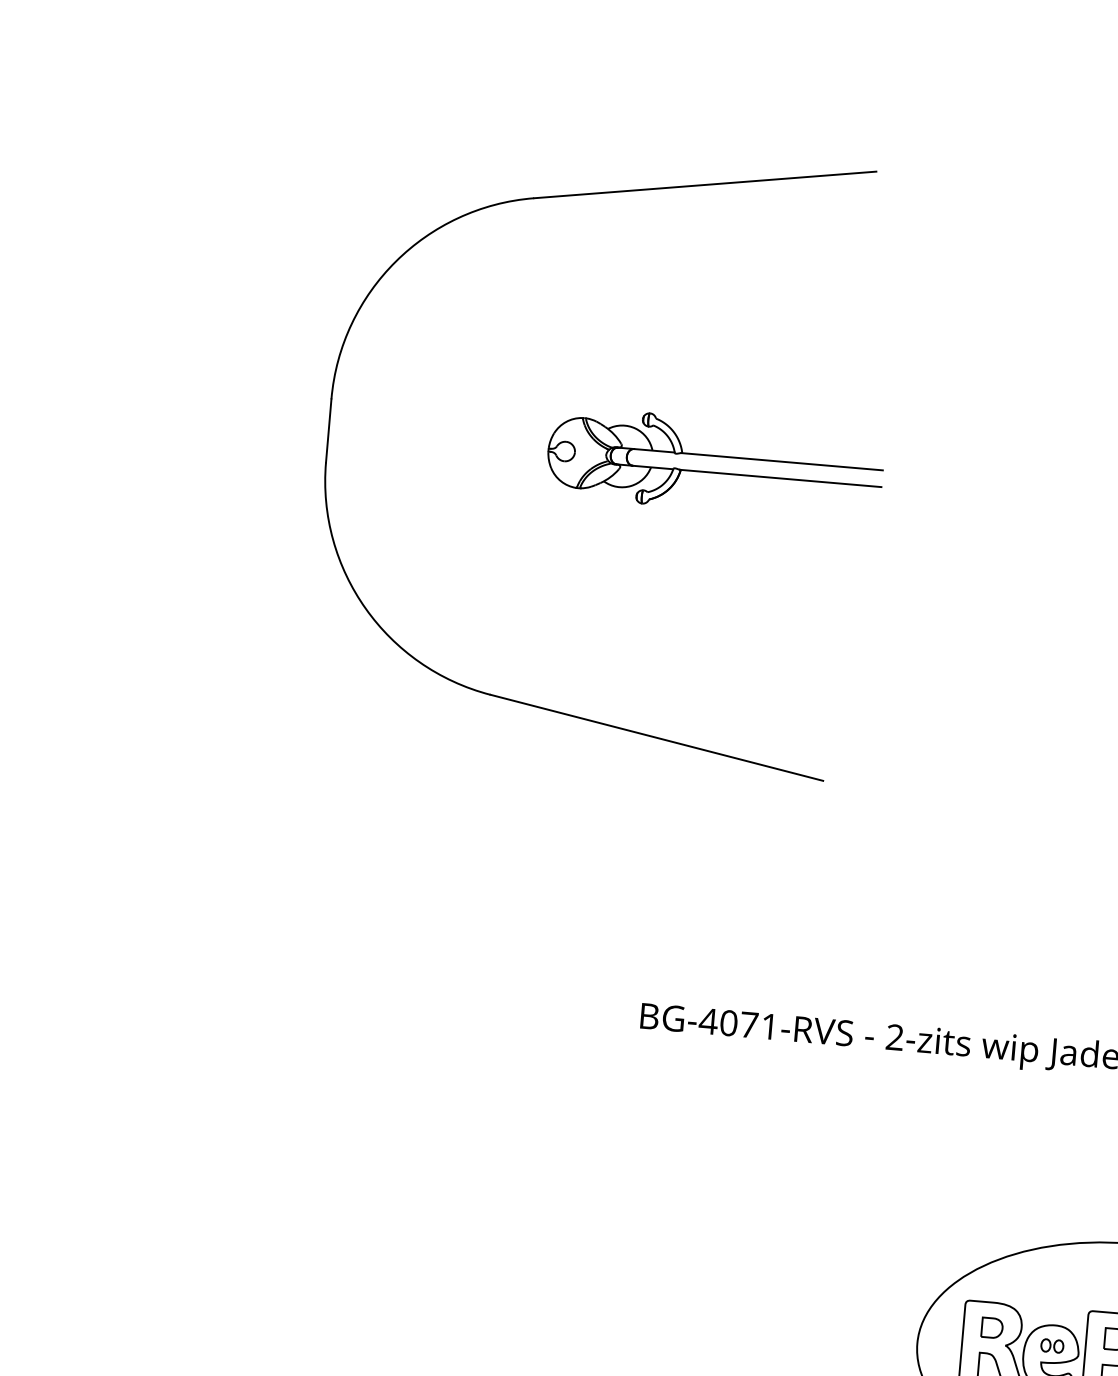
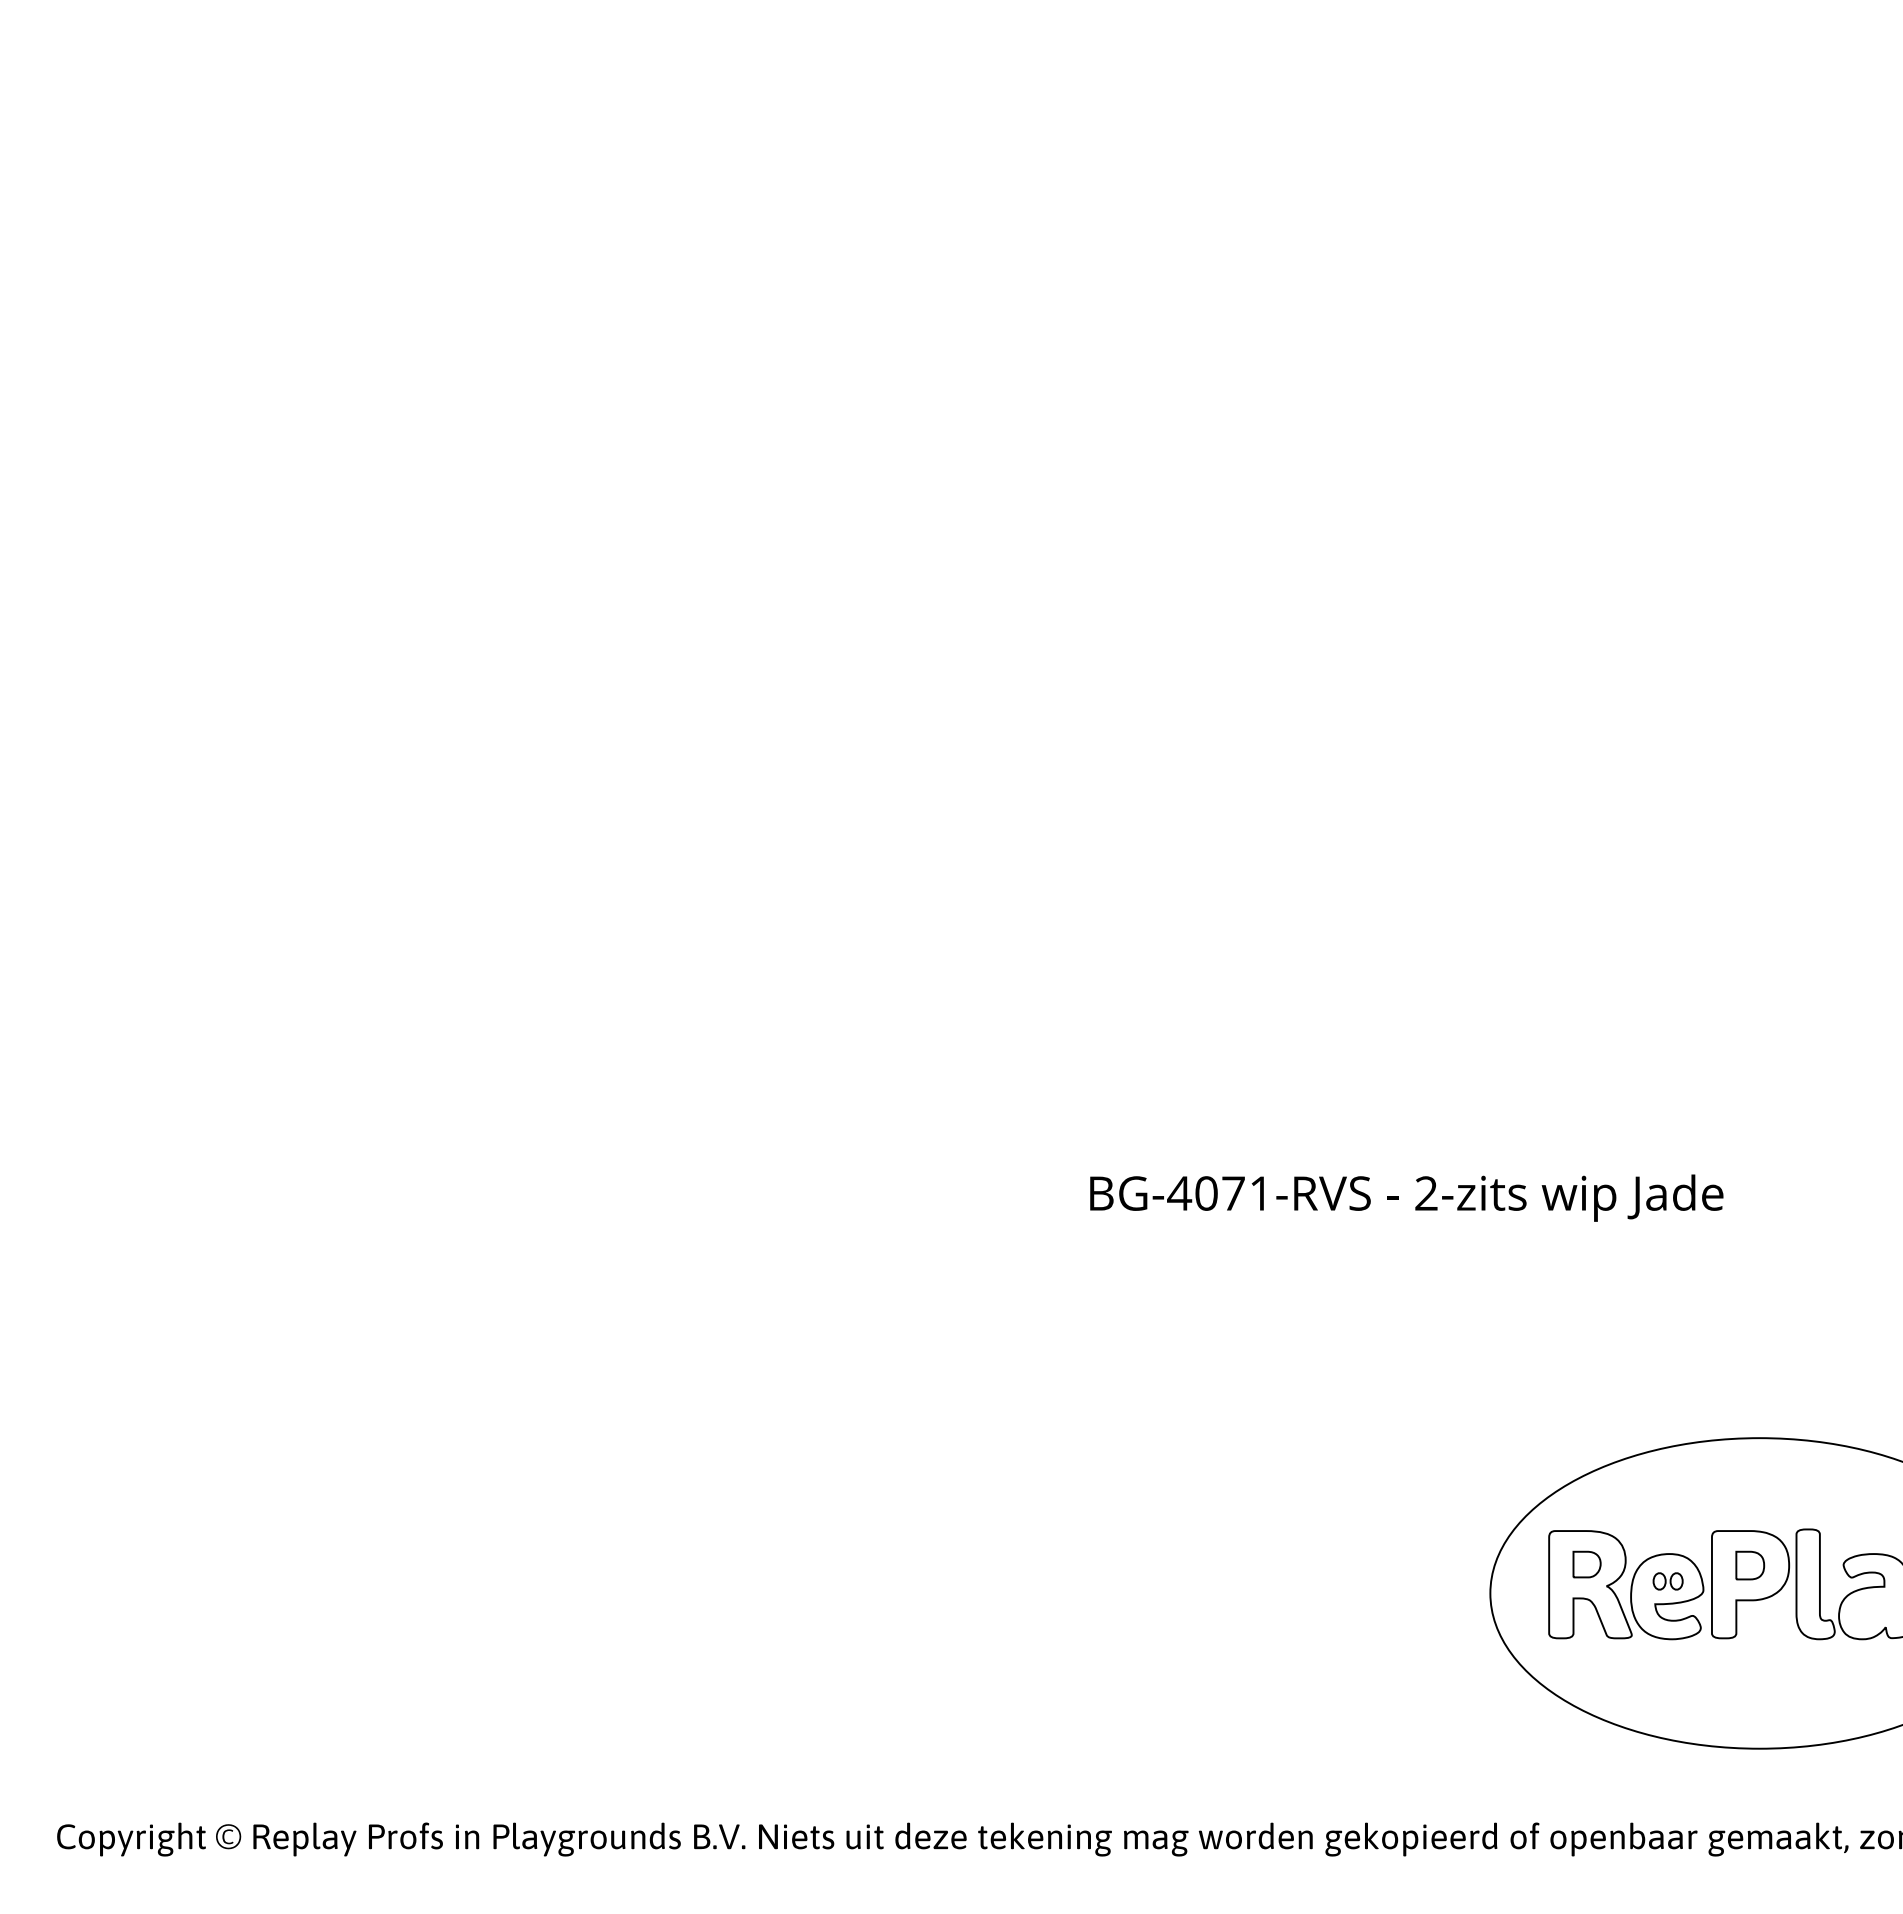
part: (604, 454) -> (979, 460), removed

